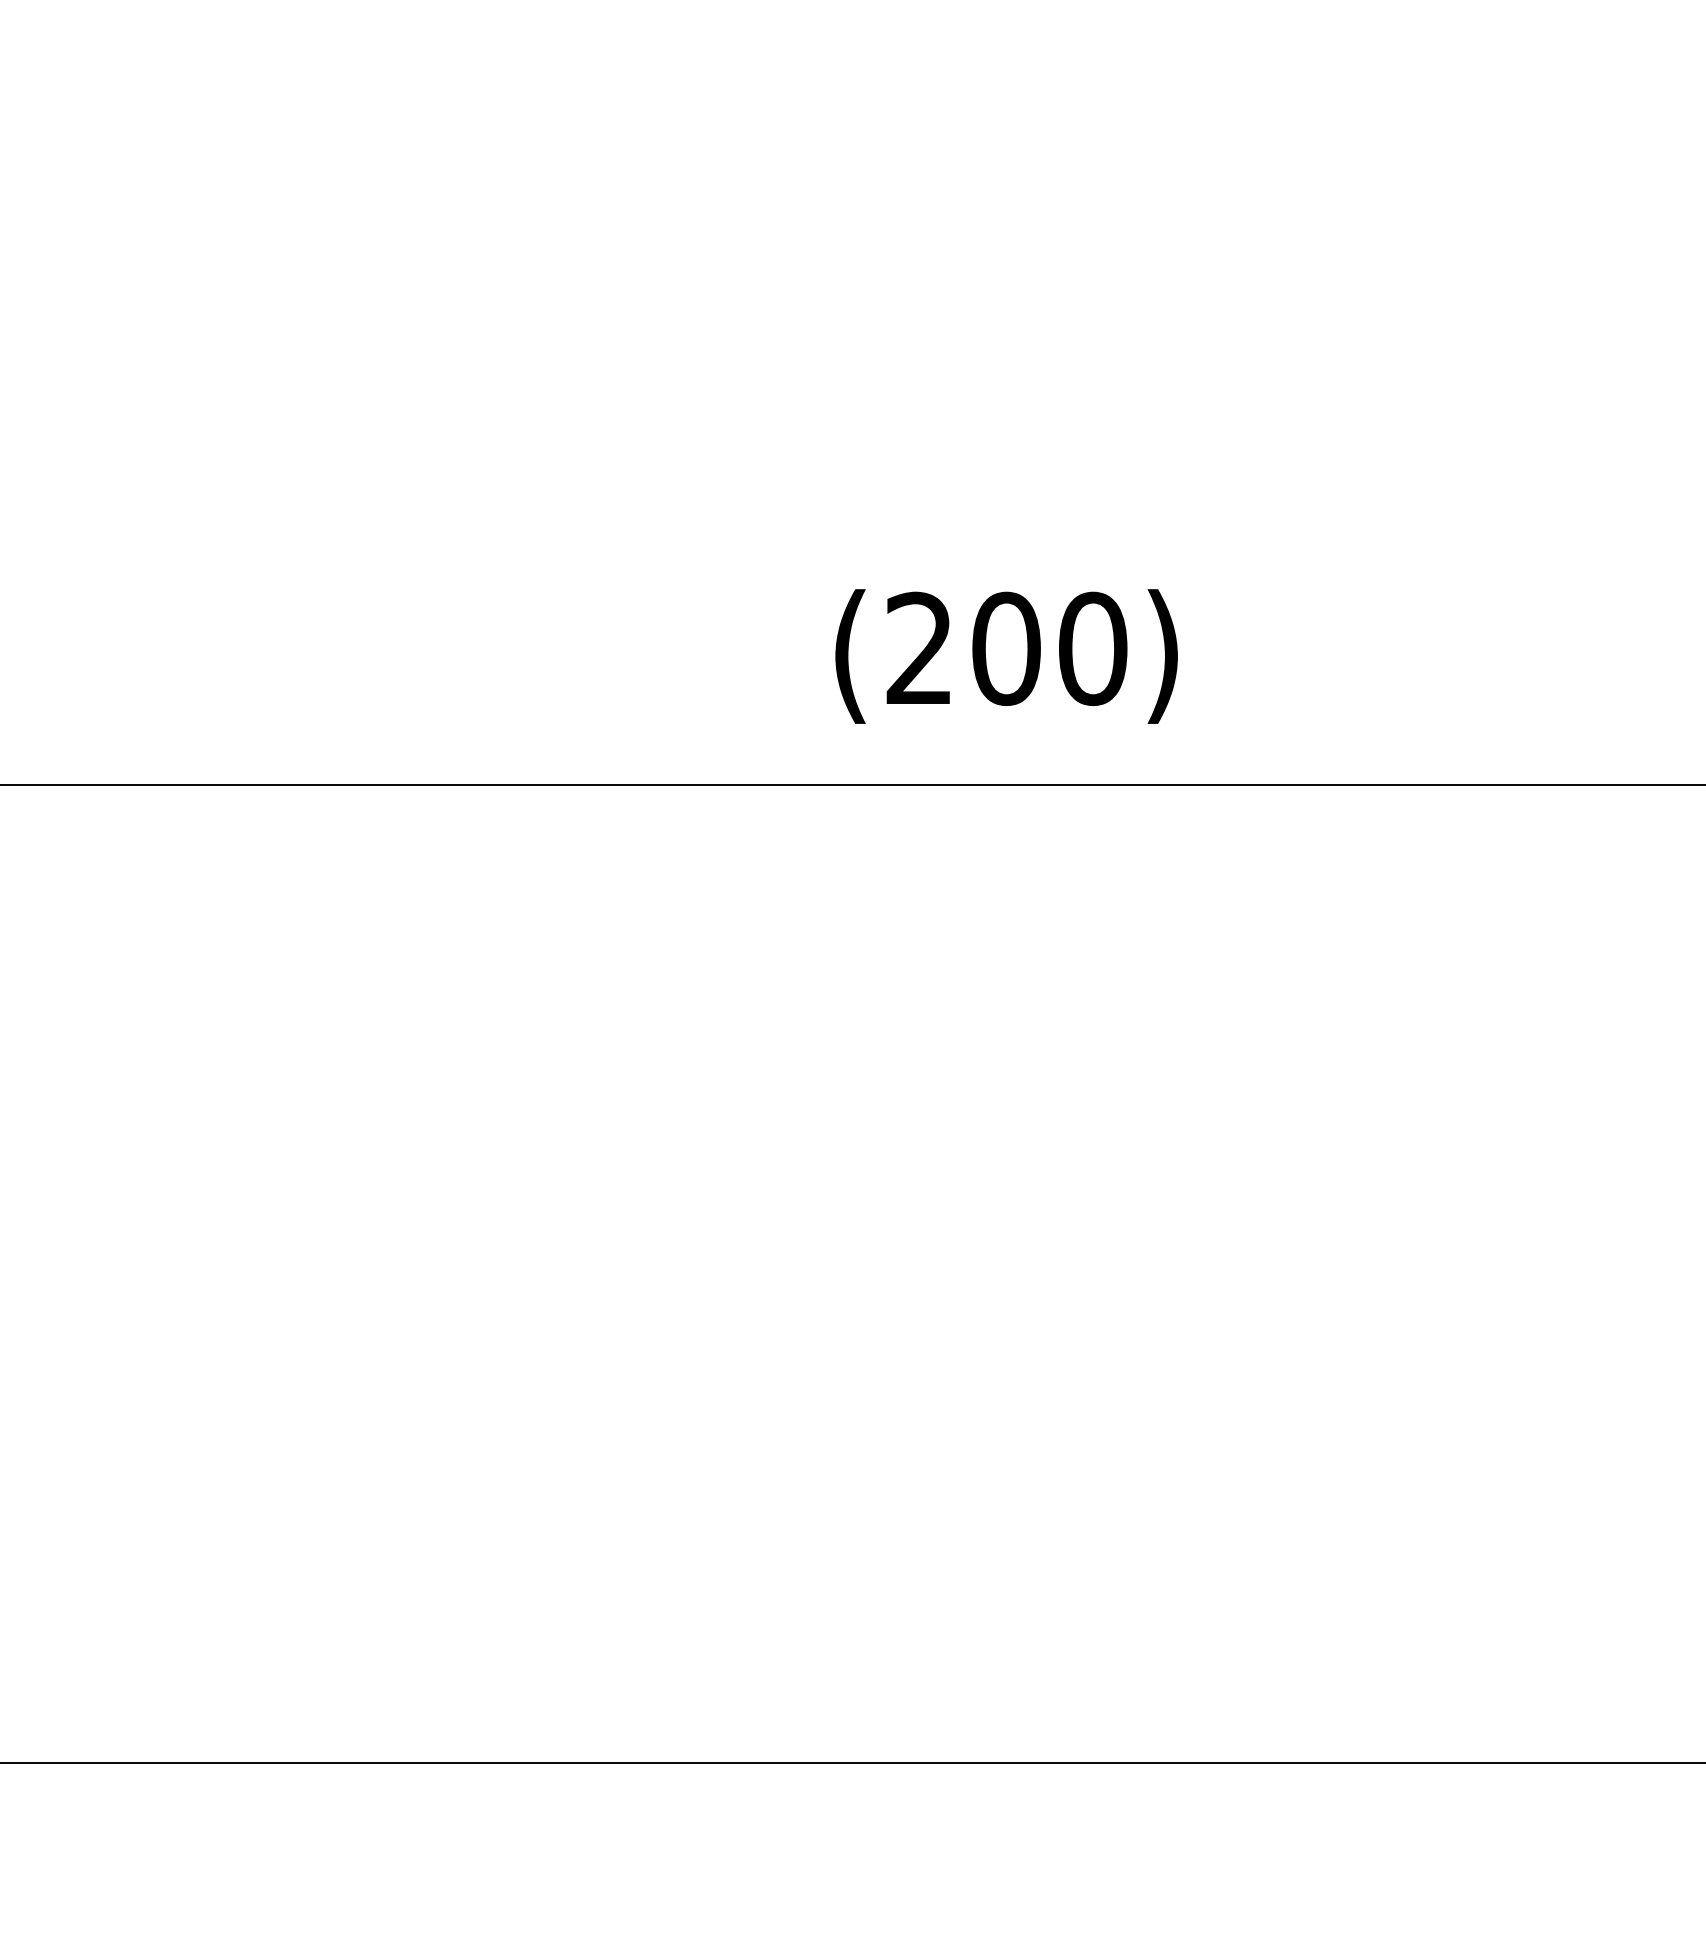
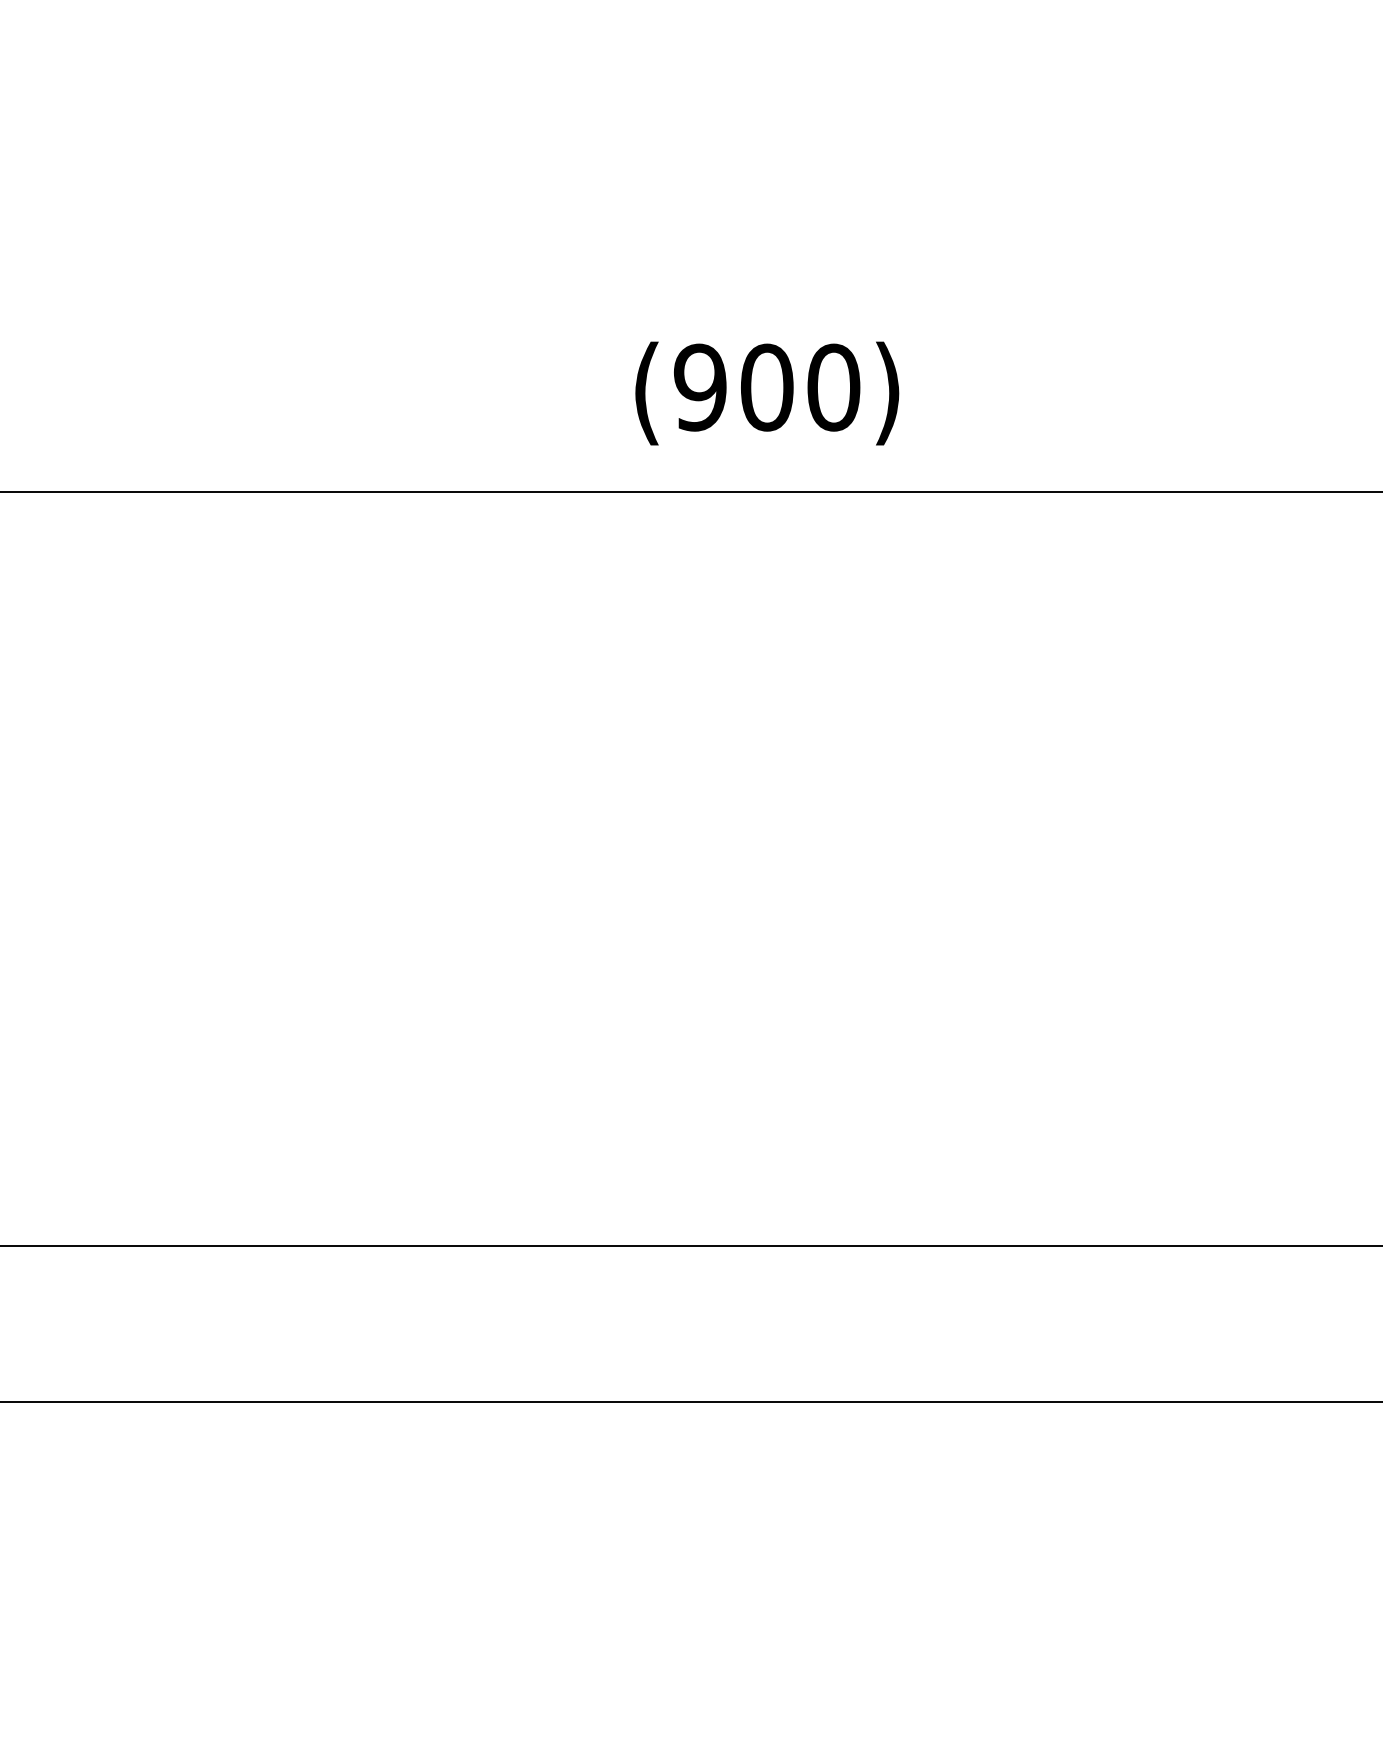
text: (919, 648) -> (700, 387), (200) -> (900)

